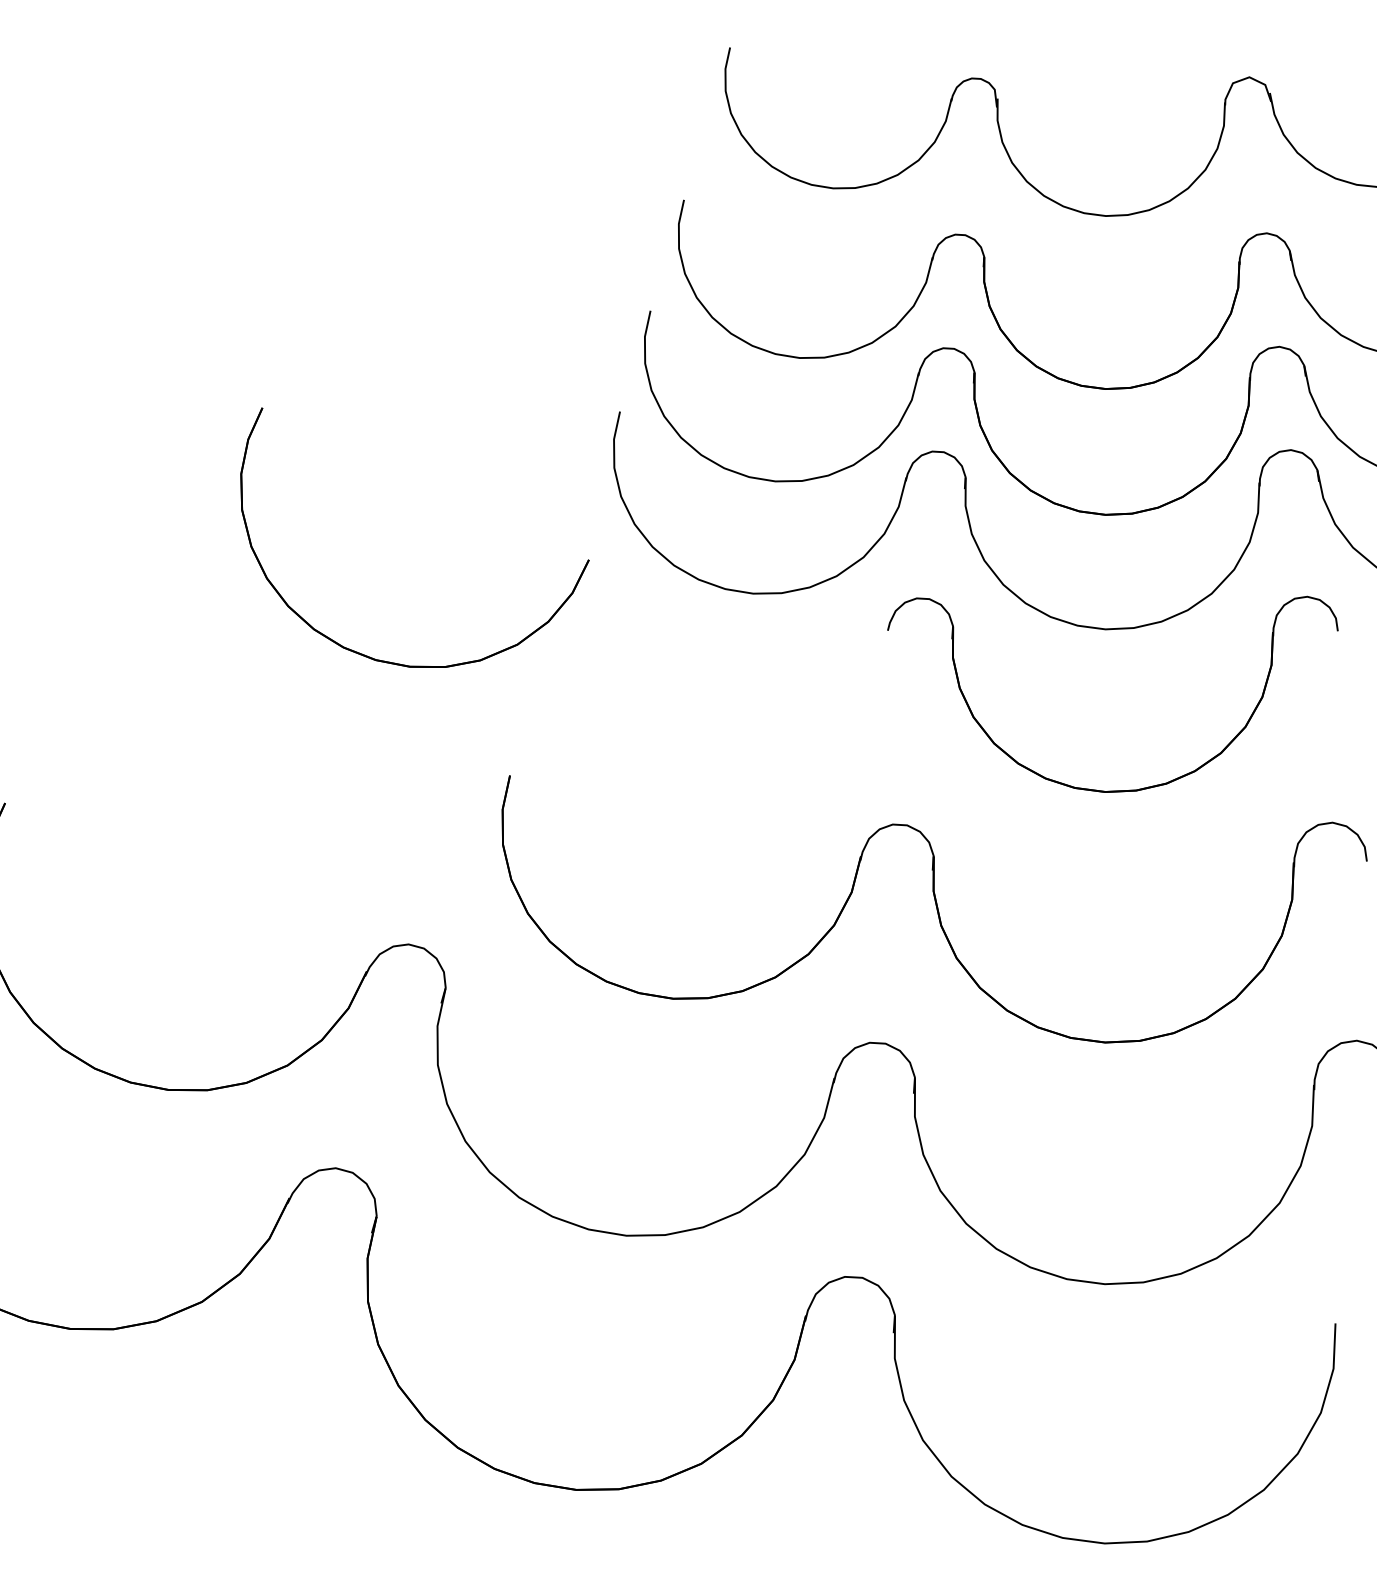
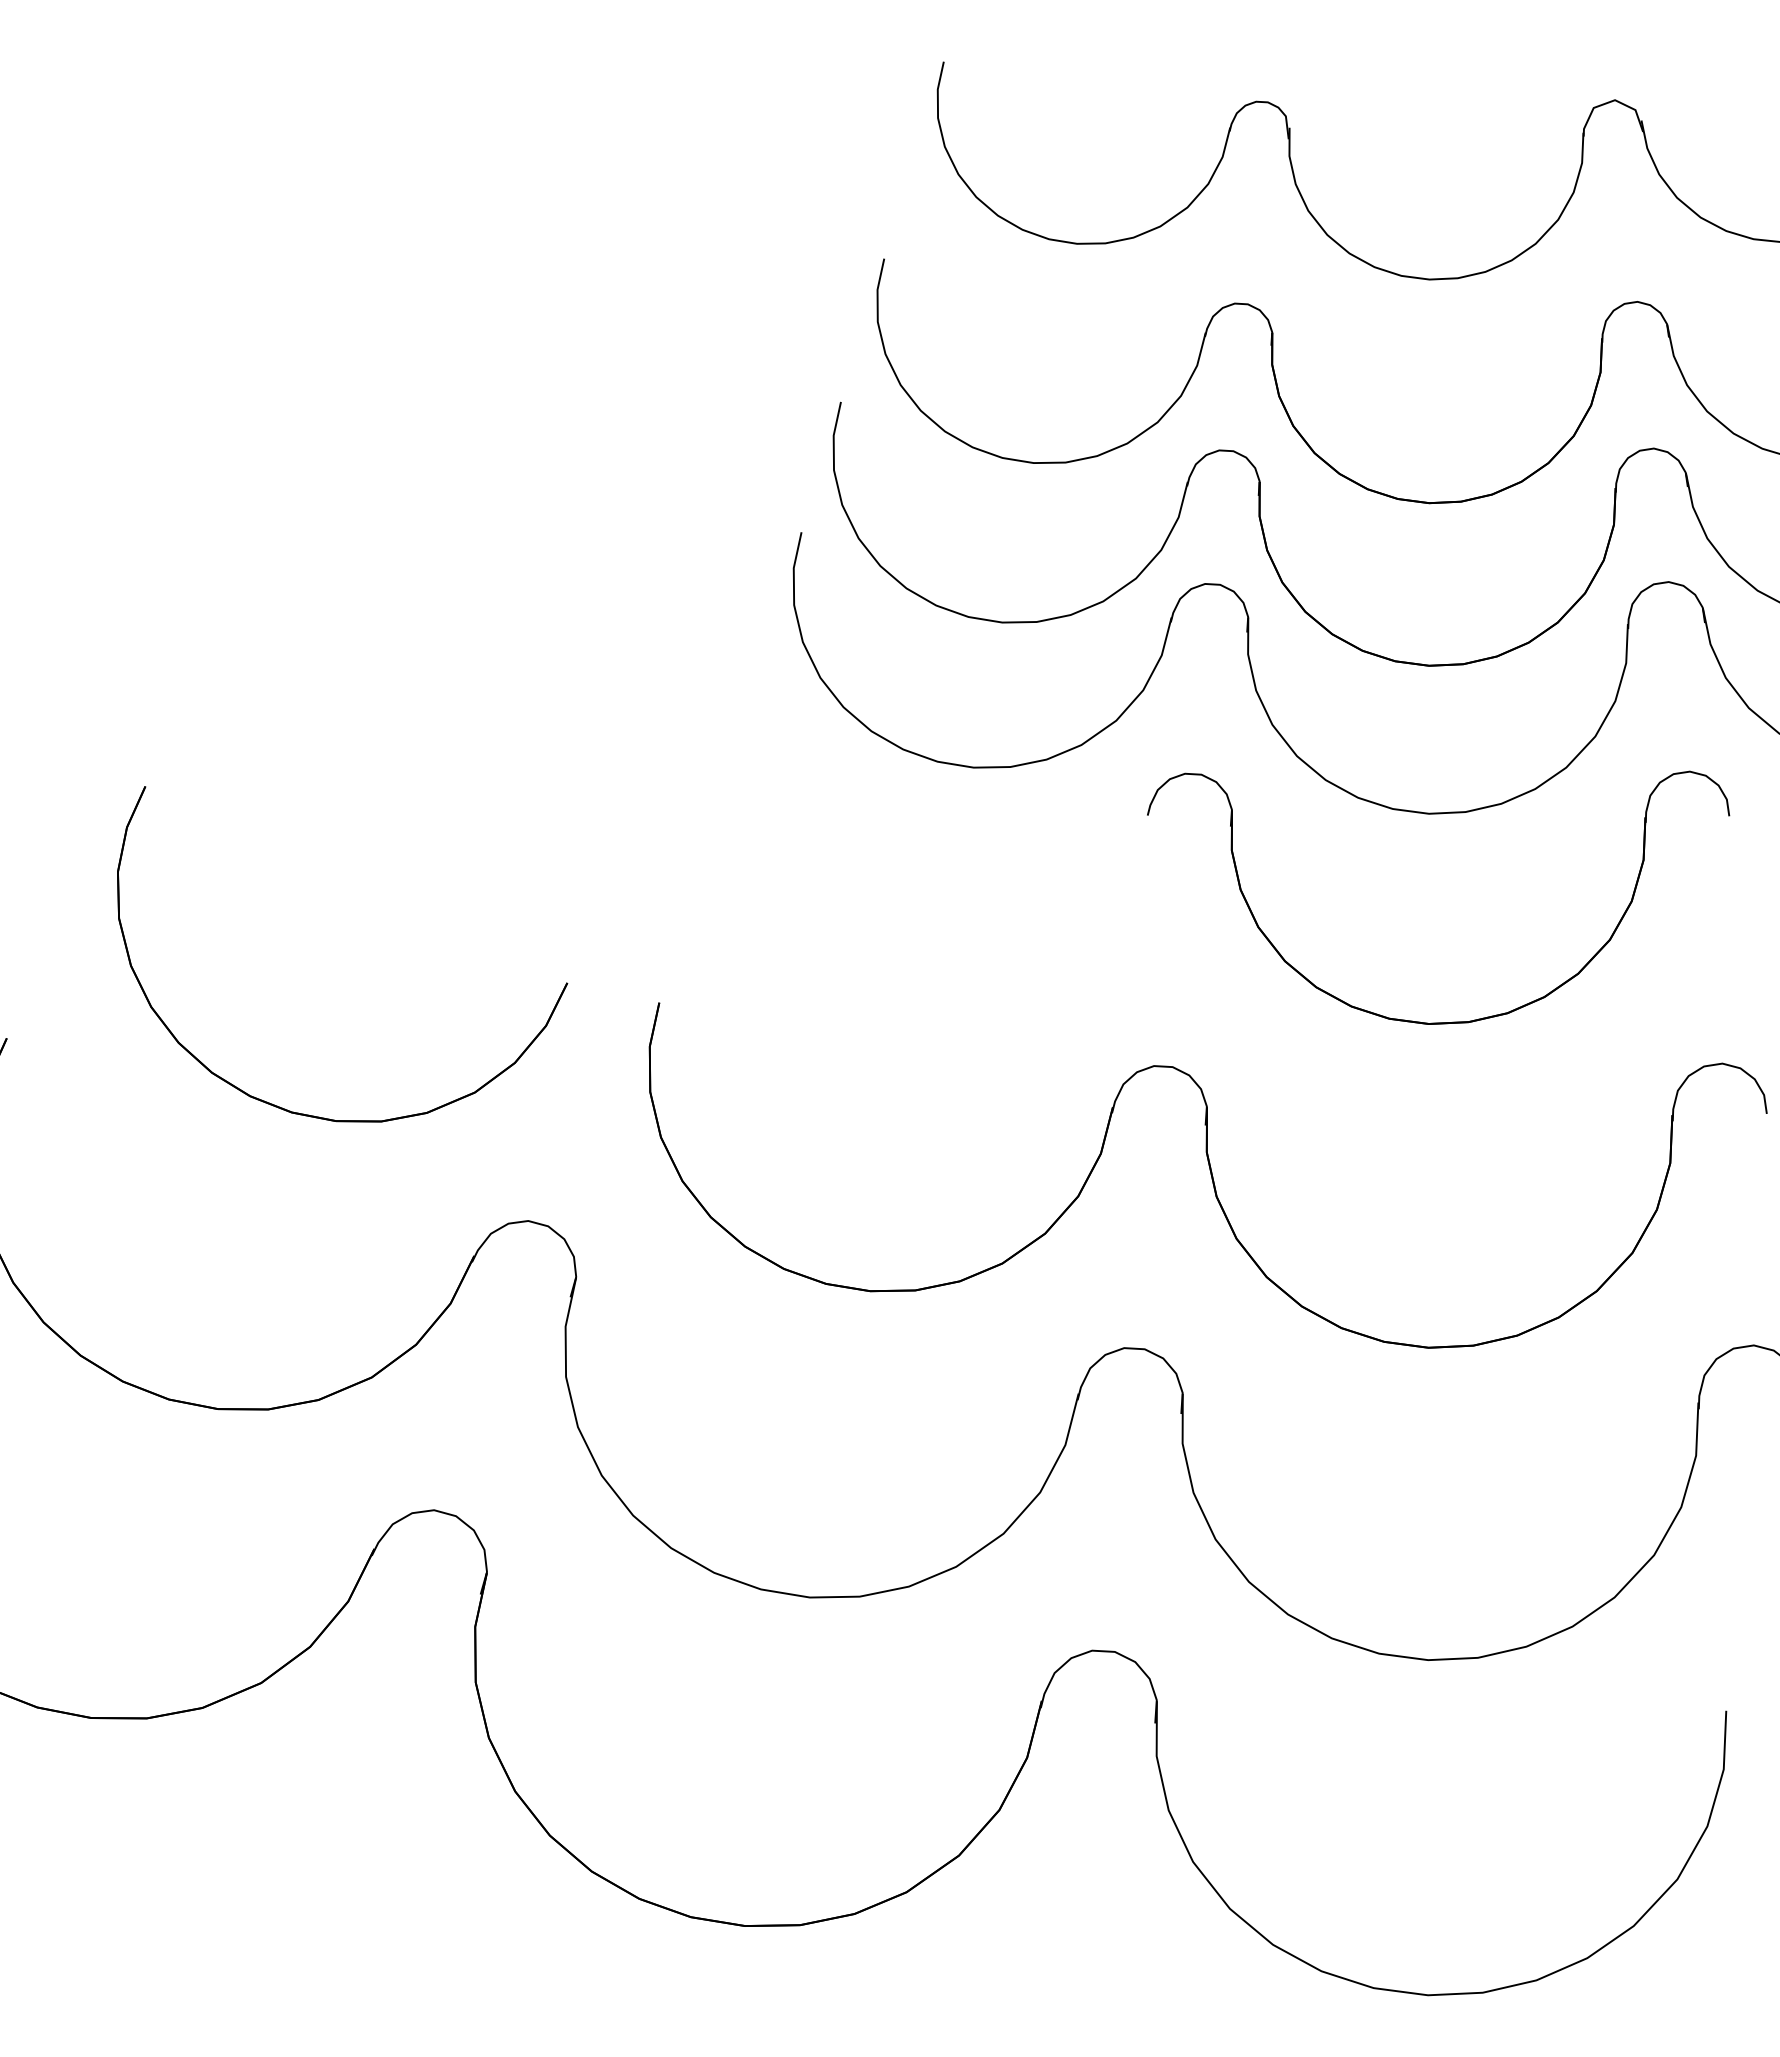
part: (393, 662) -> (314, 1115), moved

